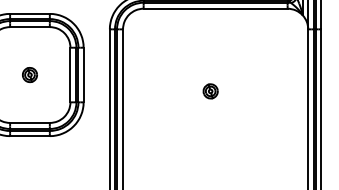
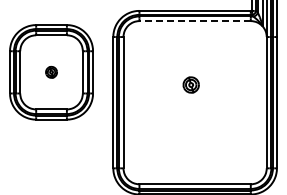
line: (216, 9) -> (195, 21), solid -> dashed
part: (210, 90) -> (191, 84), size x1.4

